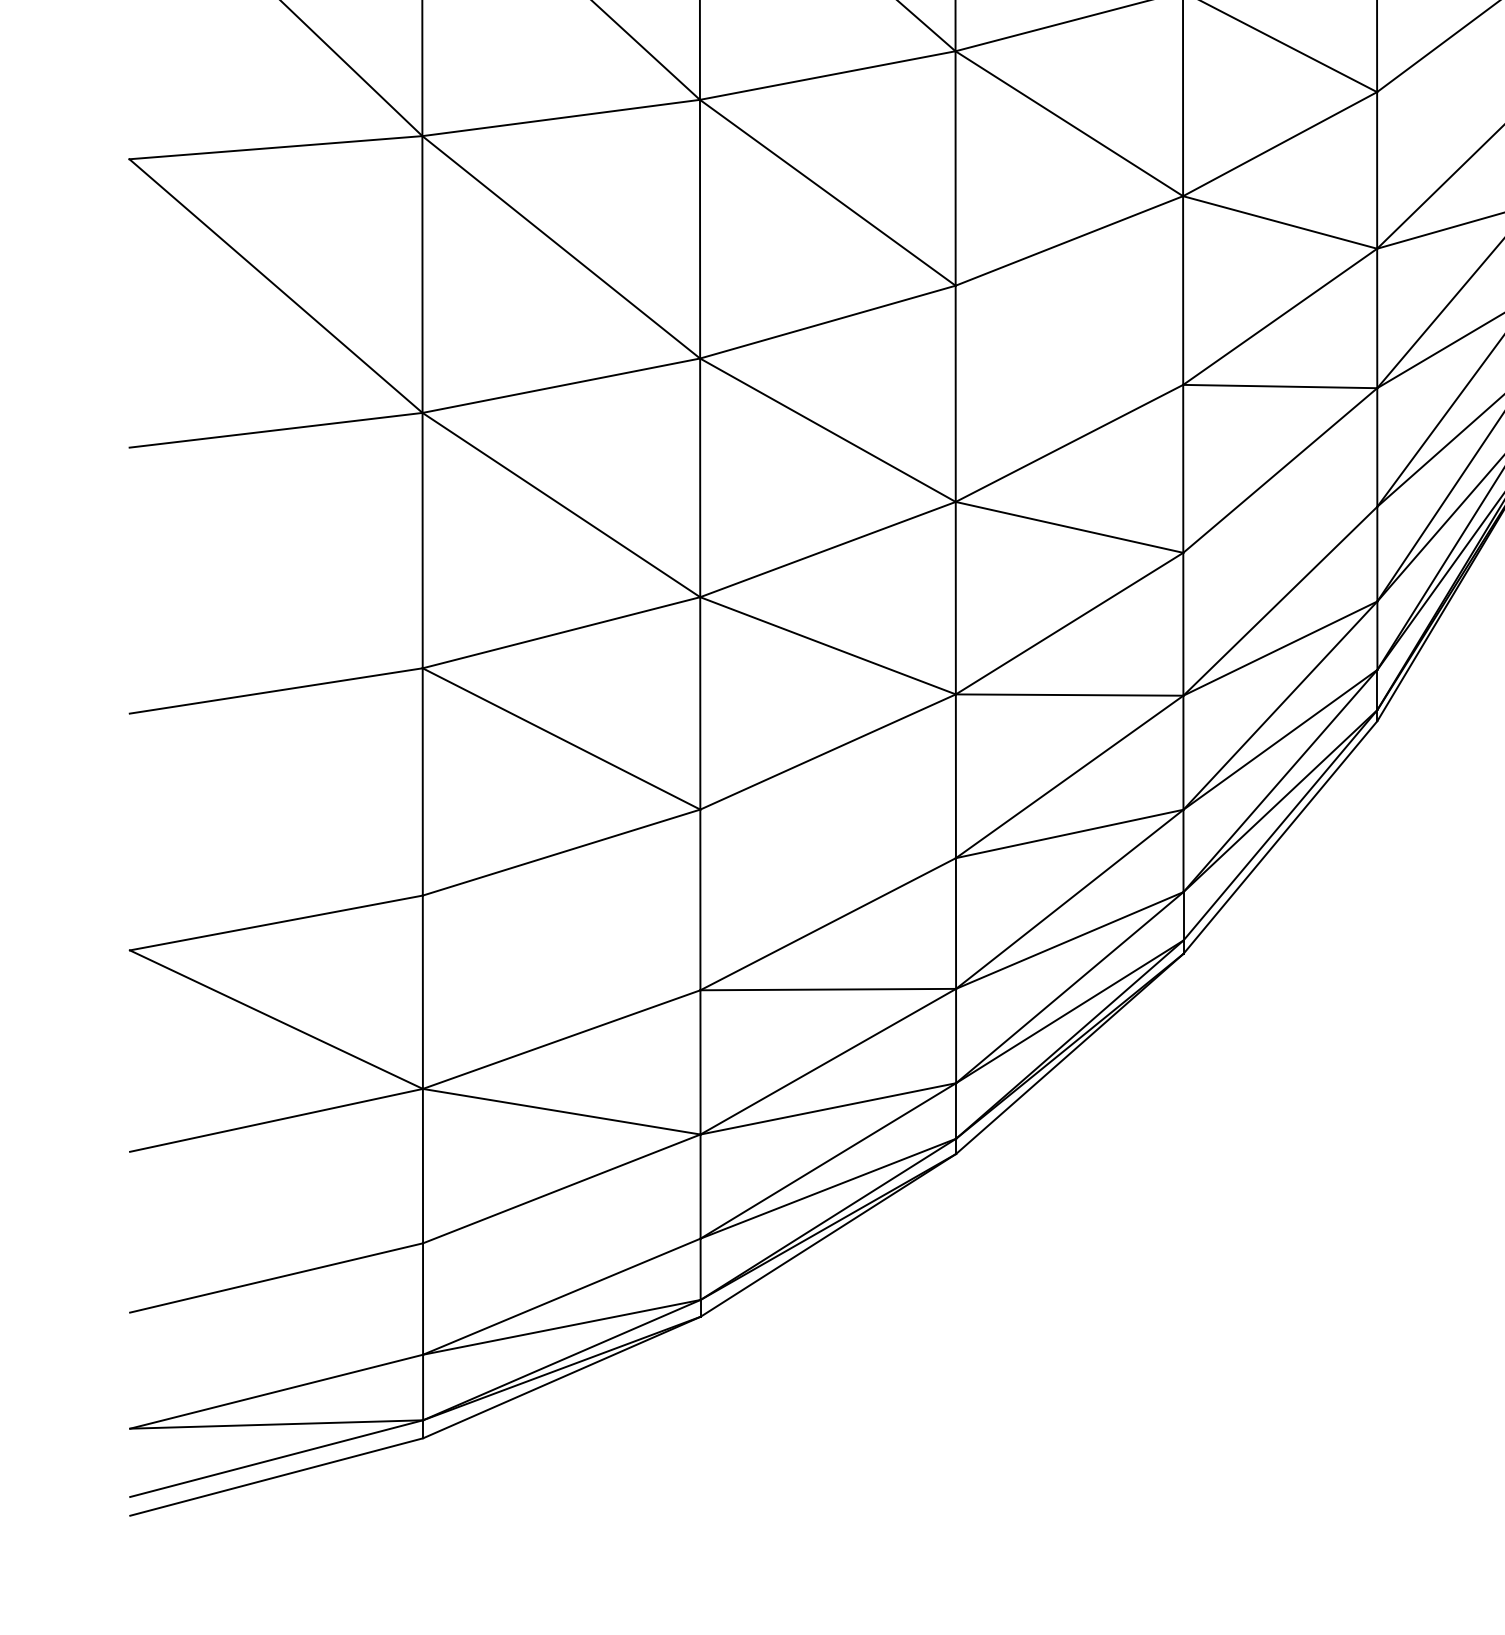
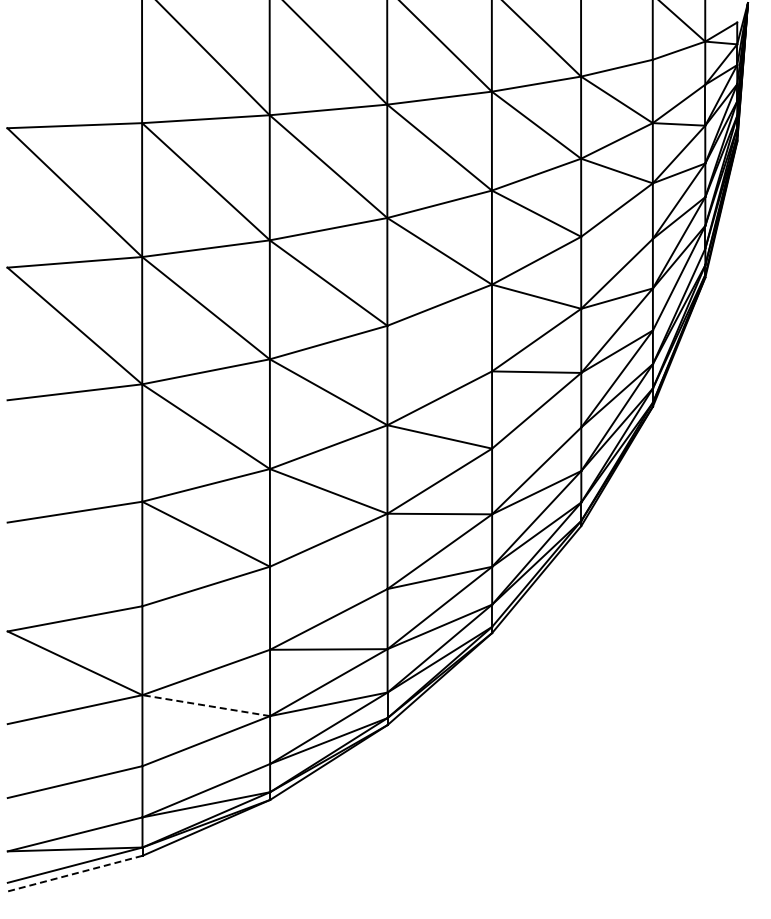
line: (562, 1111) -> (206, 705), solid -> dashed
line: (277, 1476) -> (75, 873), solid -> dashed

